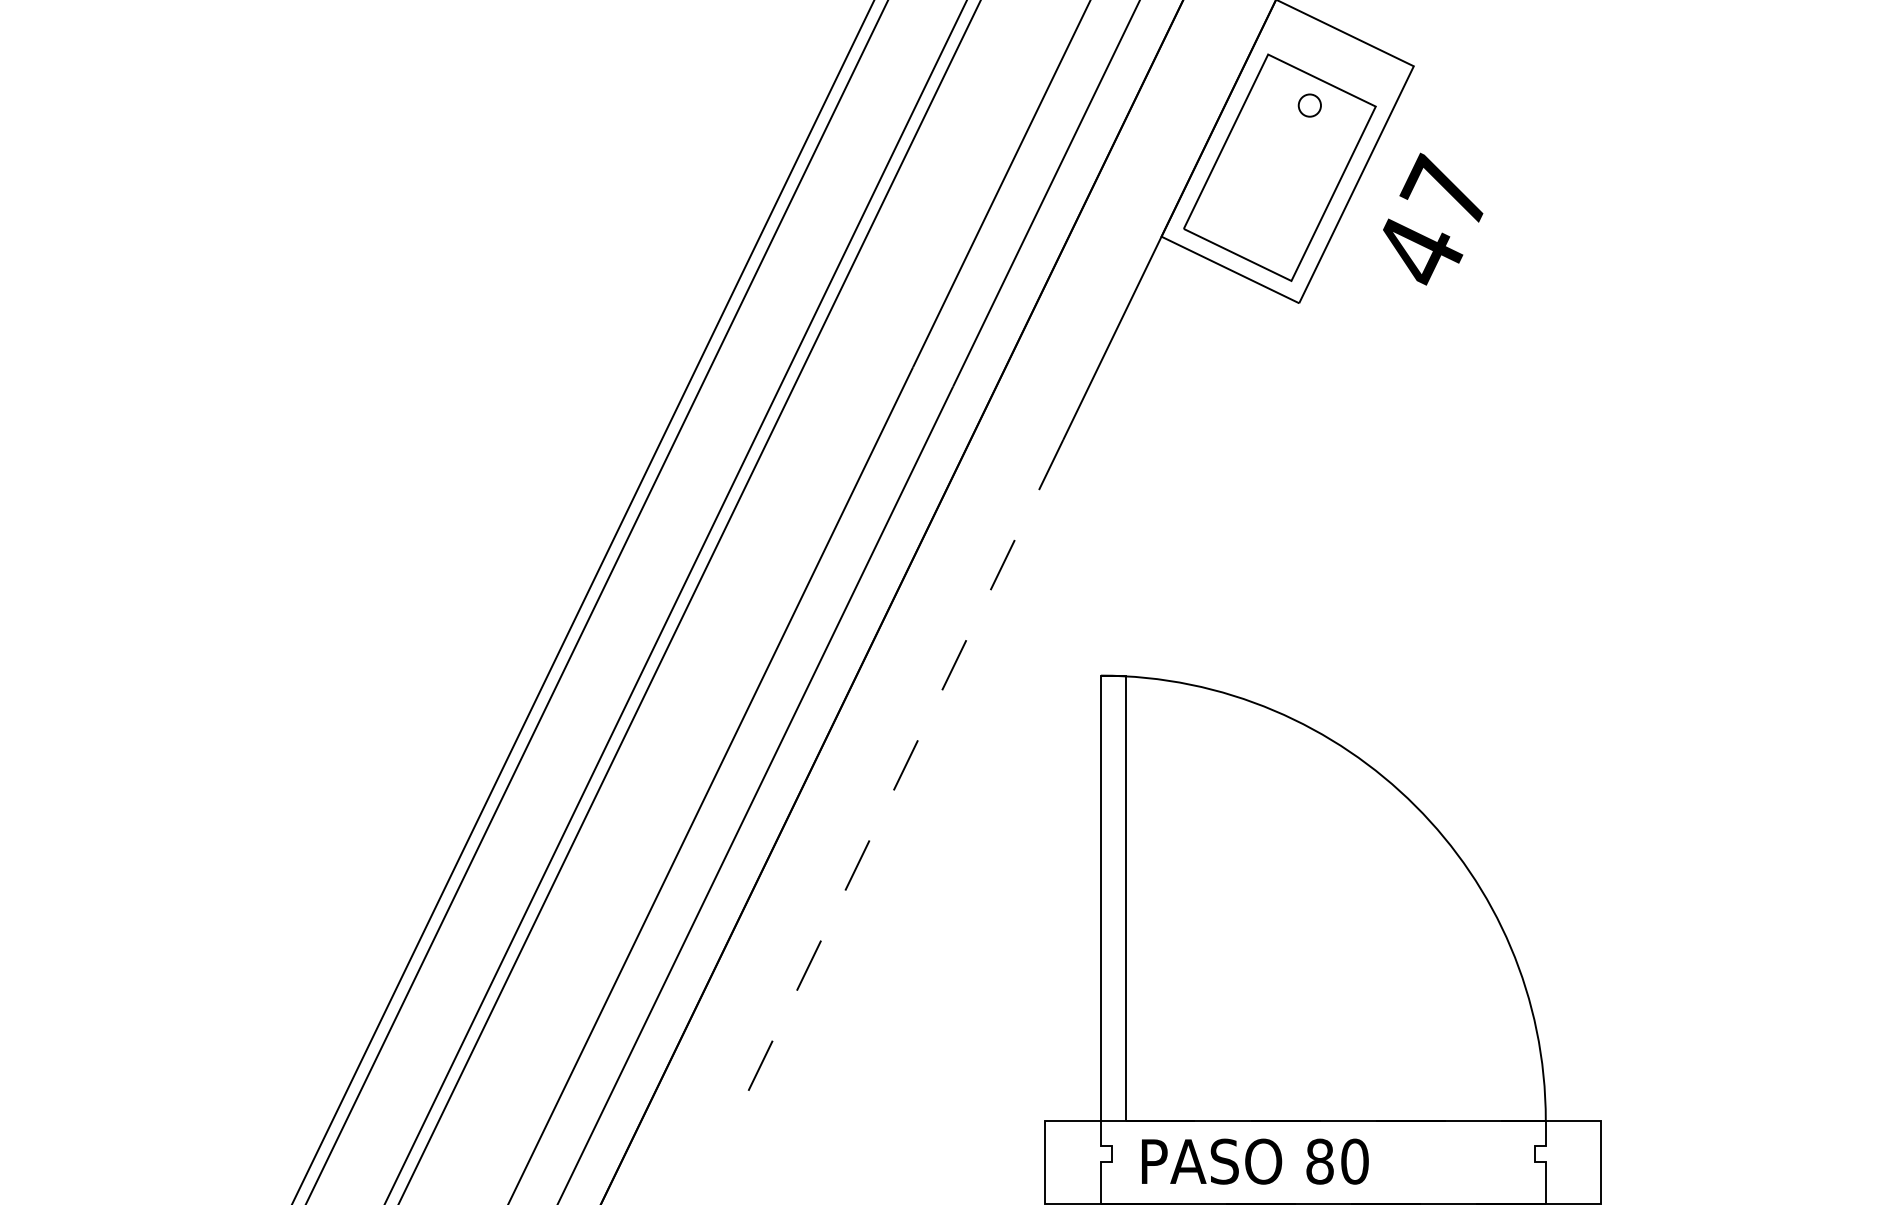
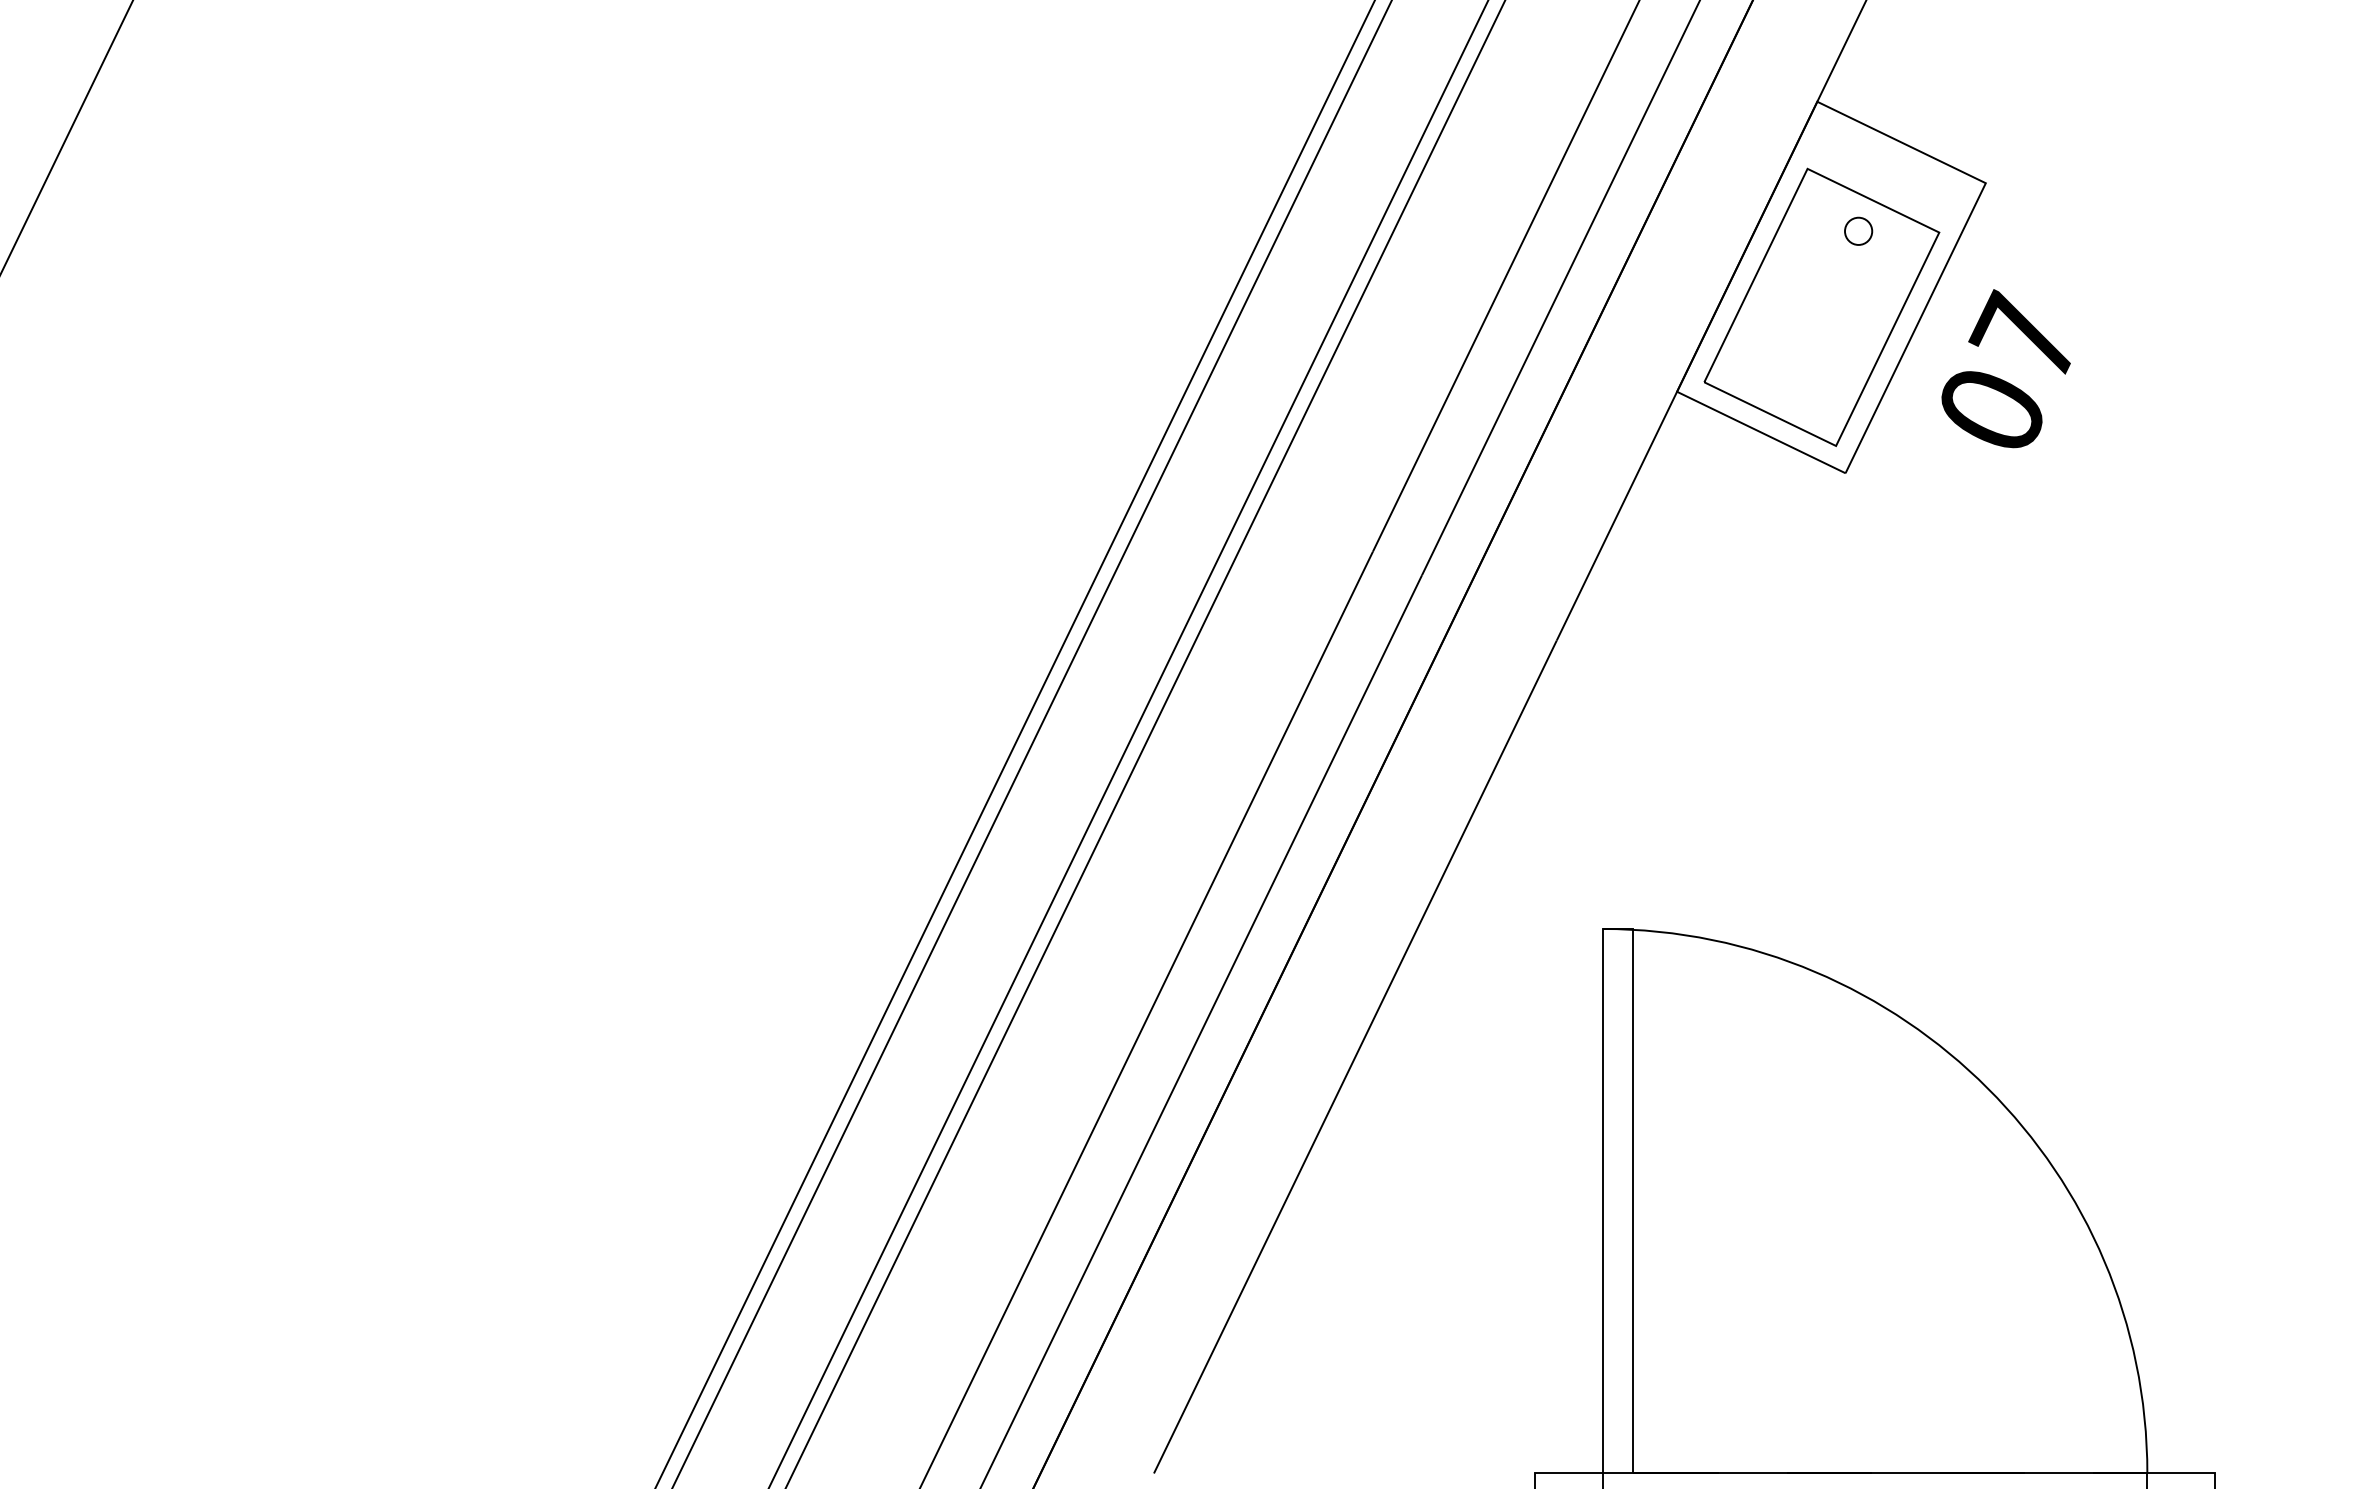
text: (1420, 251) -> (1993, 410), 47 -> 07
line: (898, 780) -> (1355, 1057), dashed -> solid

